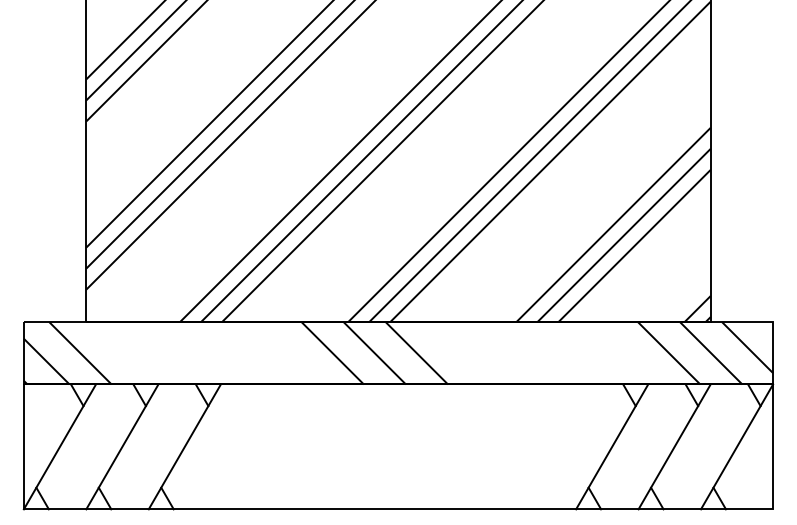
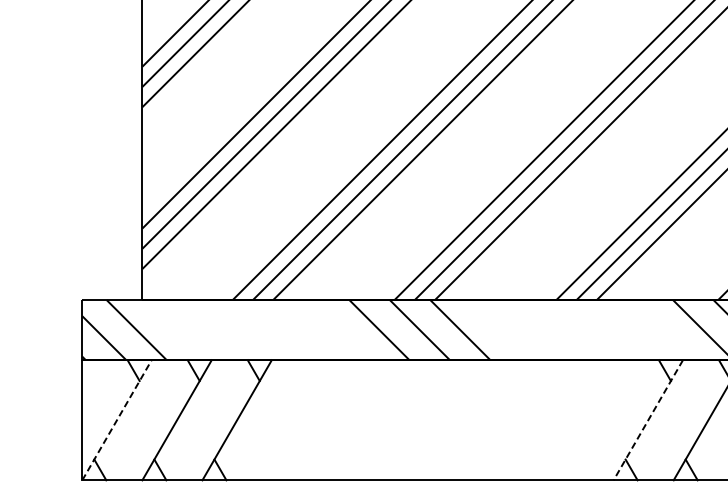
line: (60, 446) -> (117, 419), solid -> dashed
line: (611, 447) -> (647, 420), solid -> dashed

